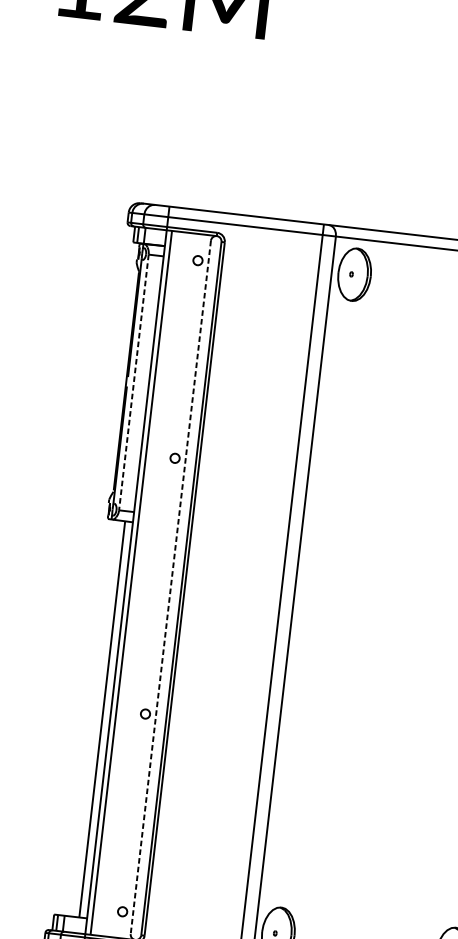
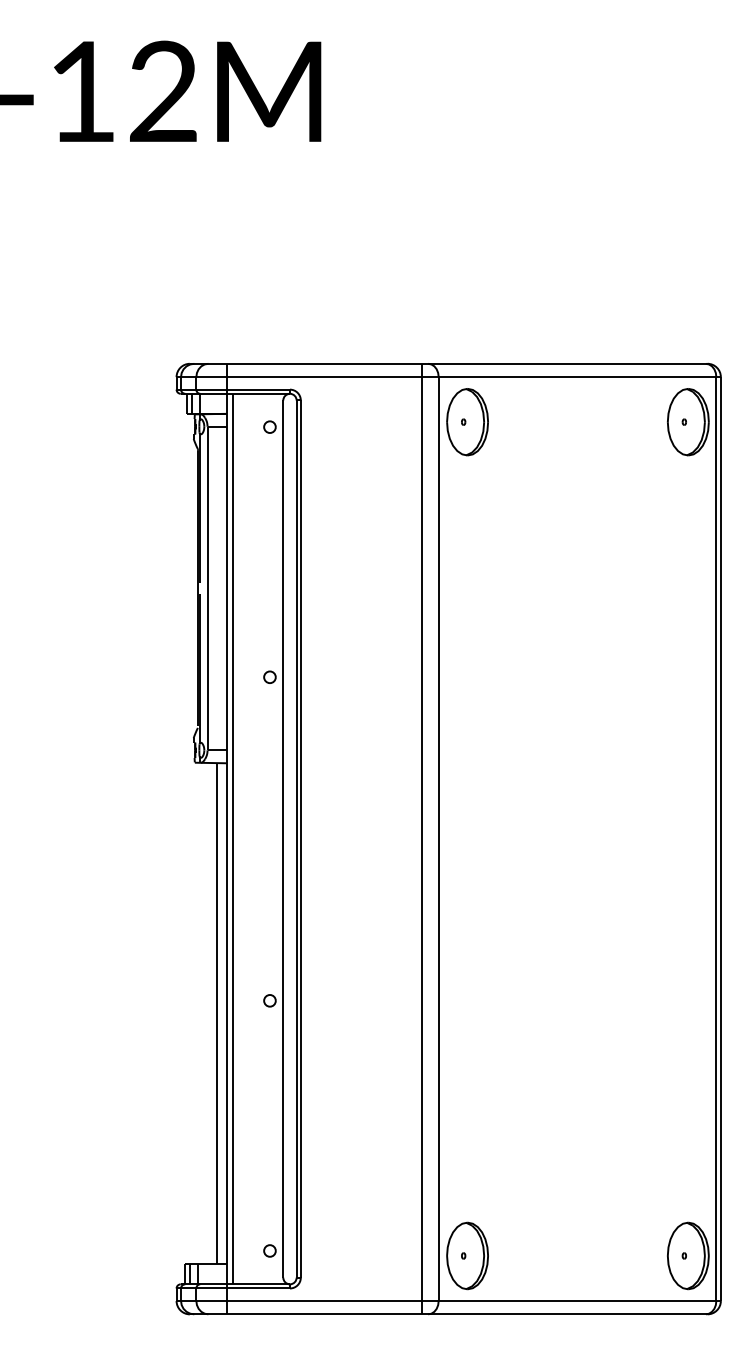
line: (133, 382) -> (207, 588), dashed -> solid
line: (170, 587) -> (283, 839), dashed -> solid

